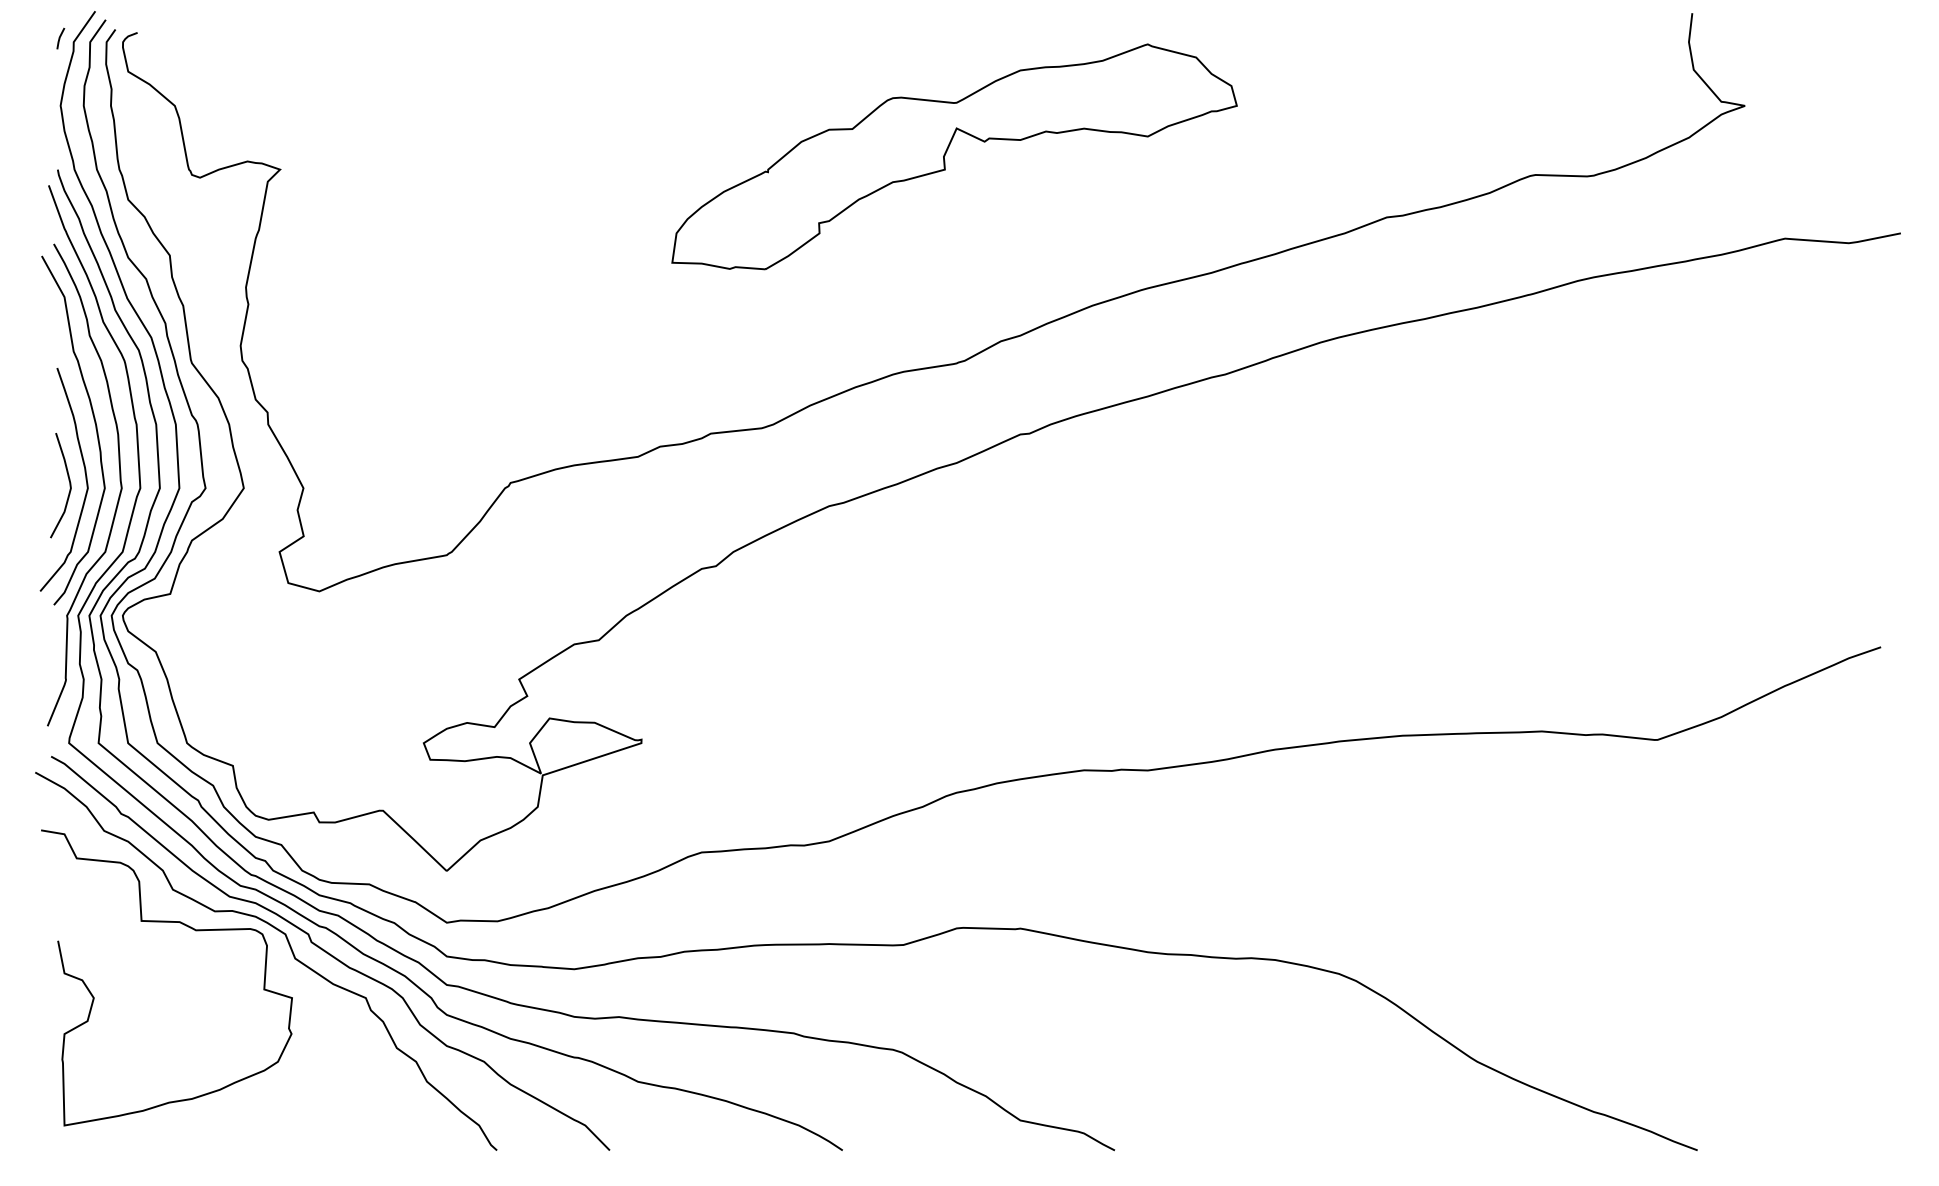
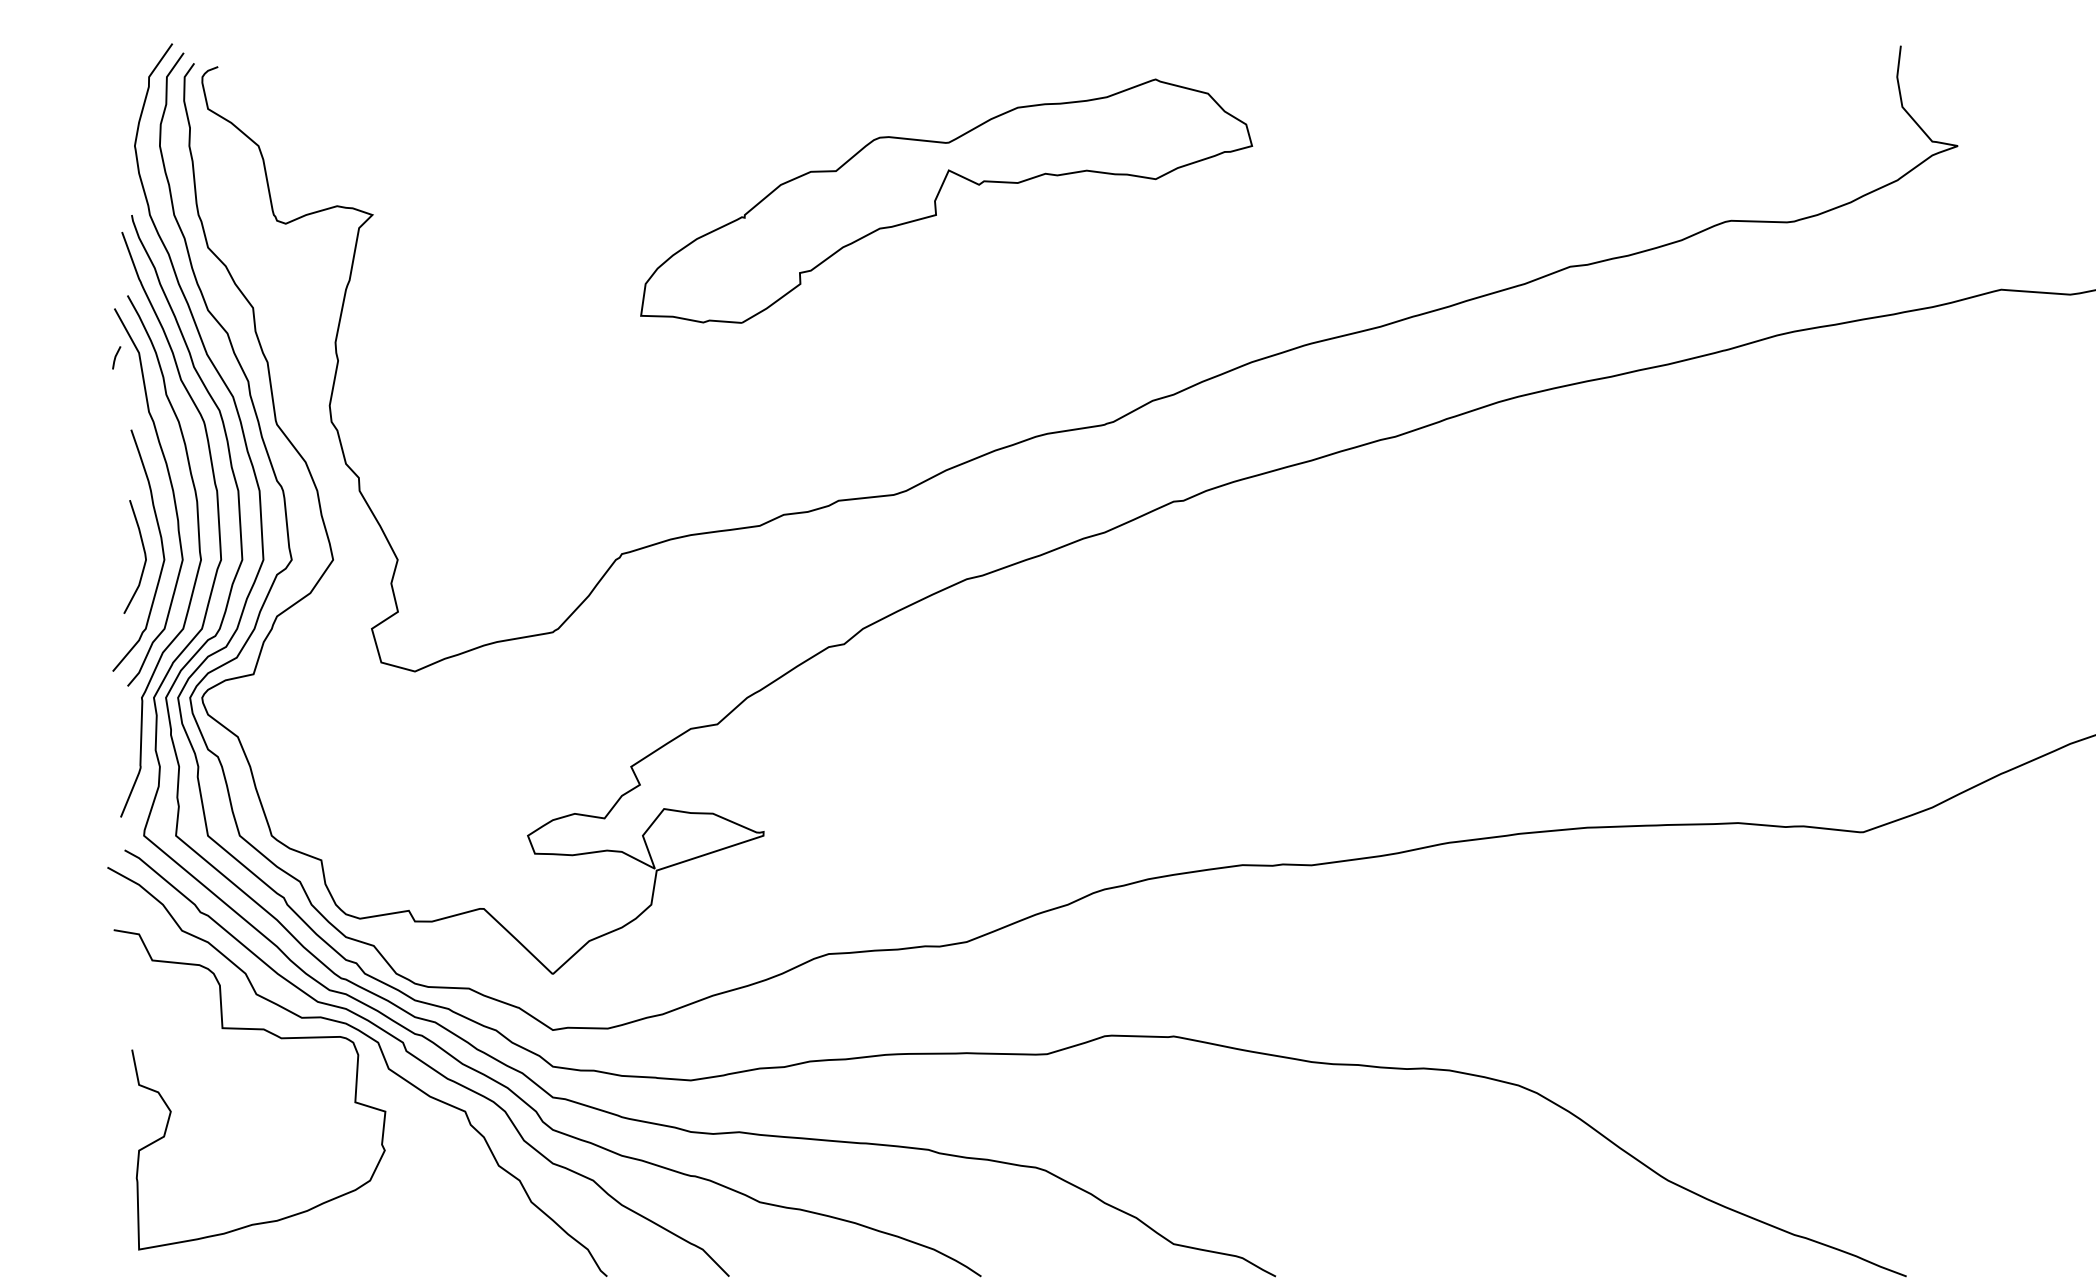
line: (60, 38) -> (116, 357), moved
part: (946, 153) -> (937, 197), moved

